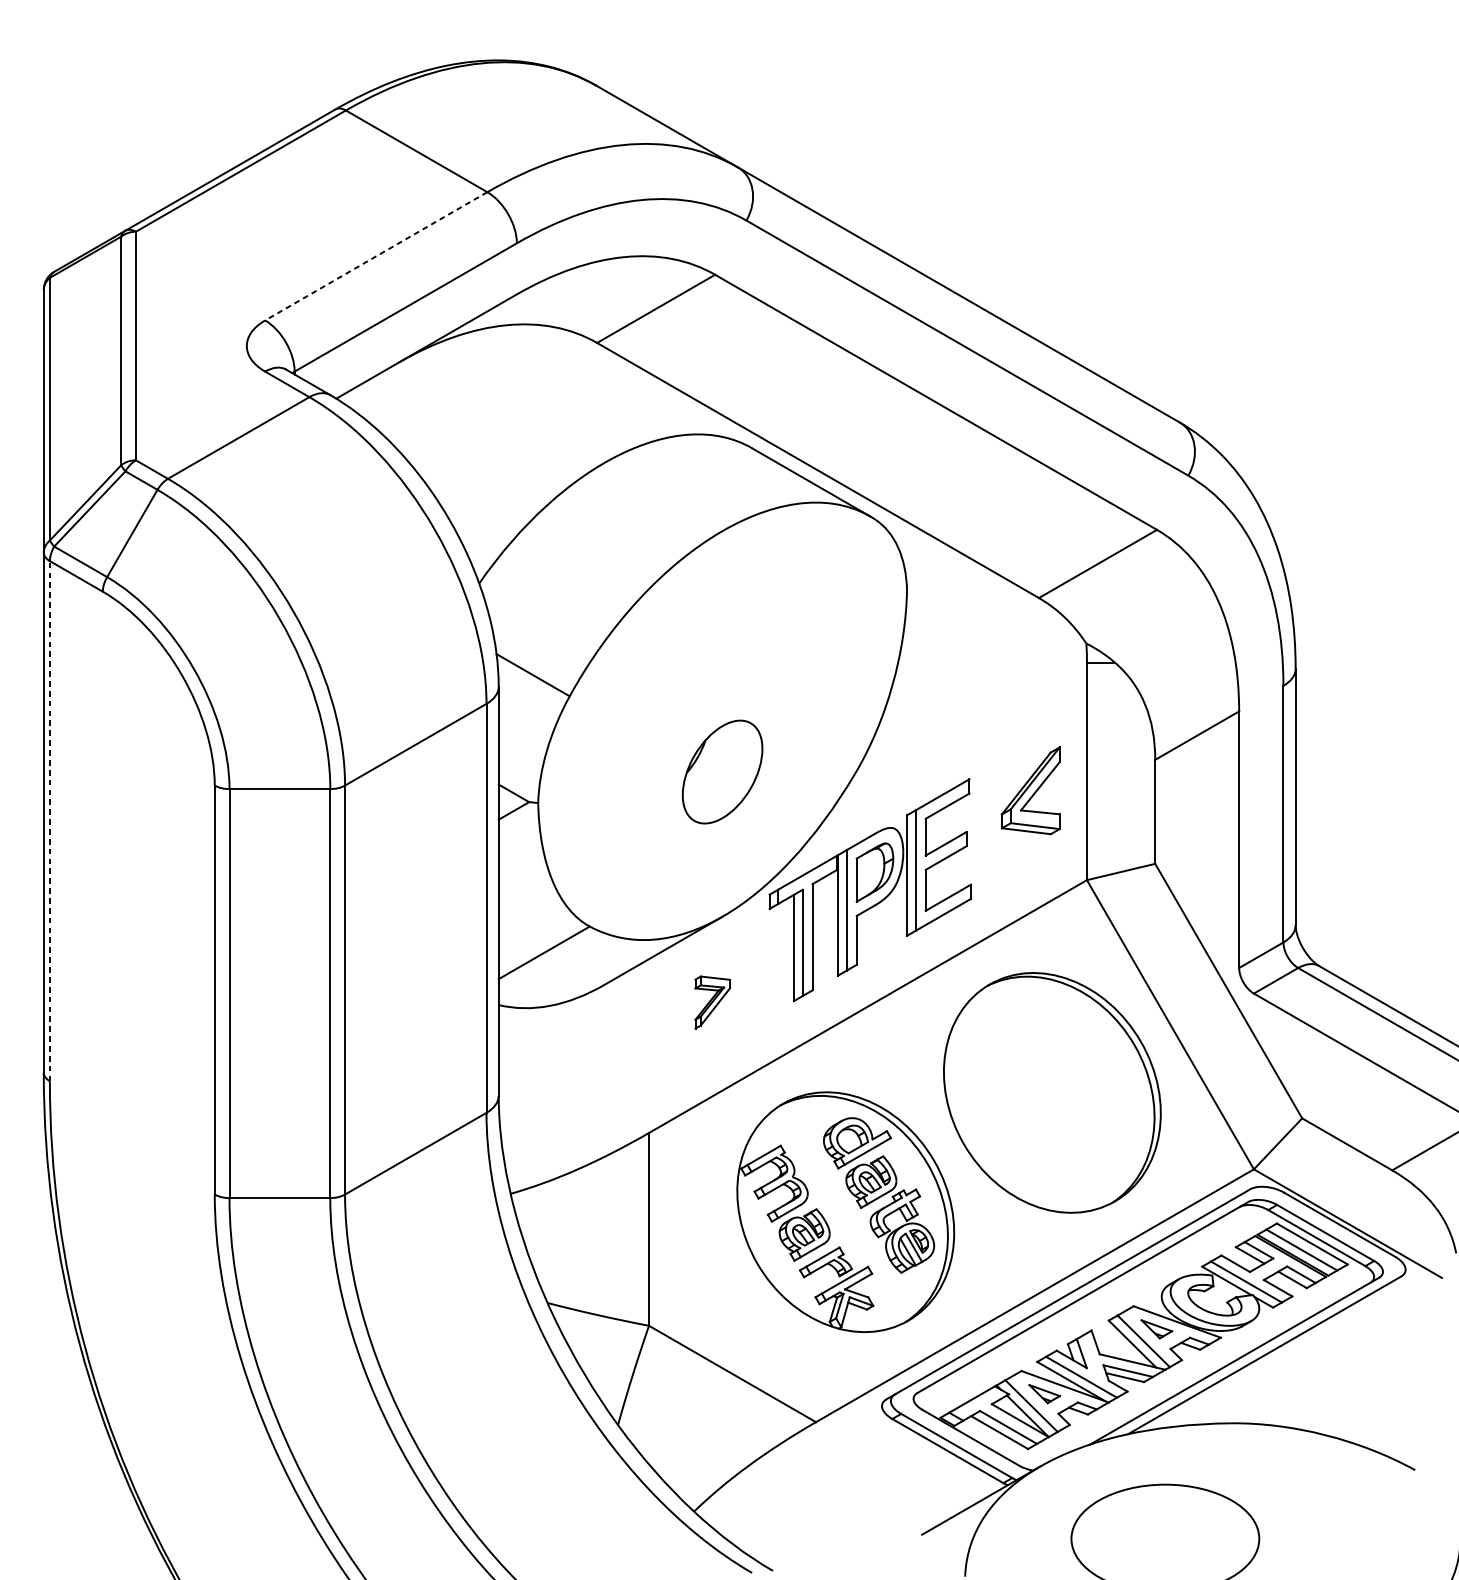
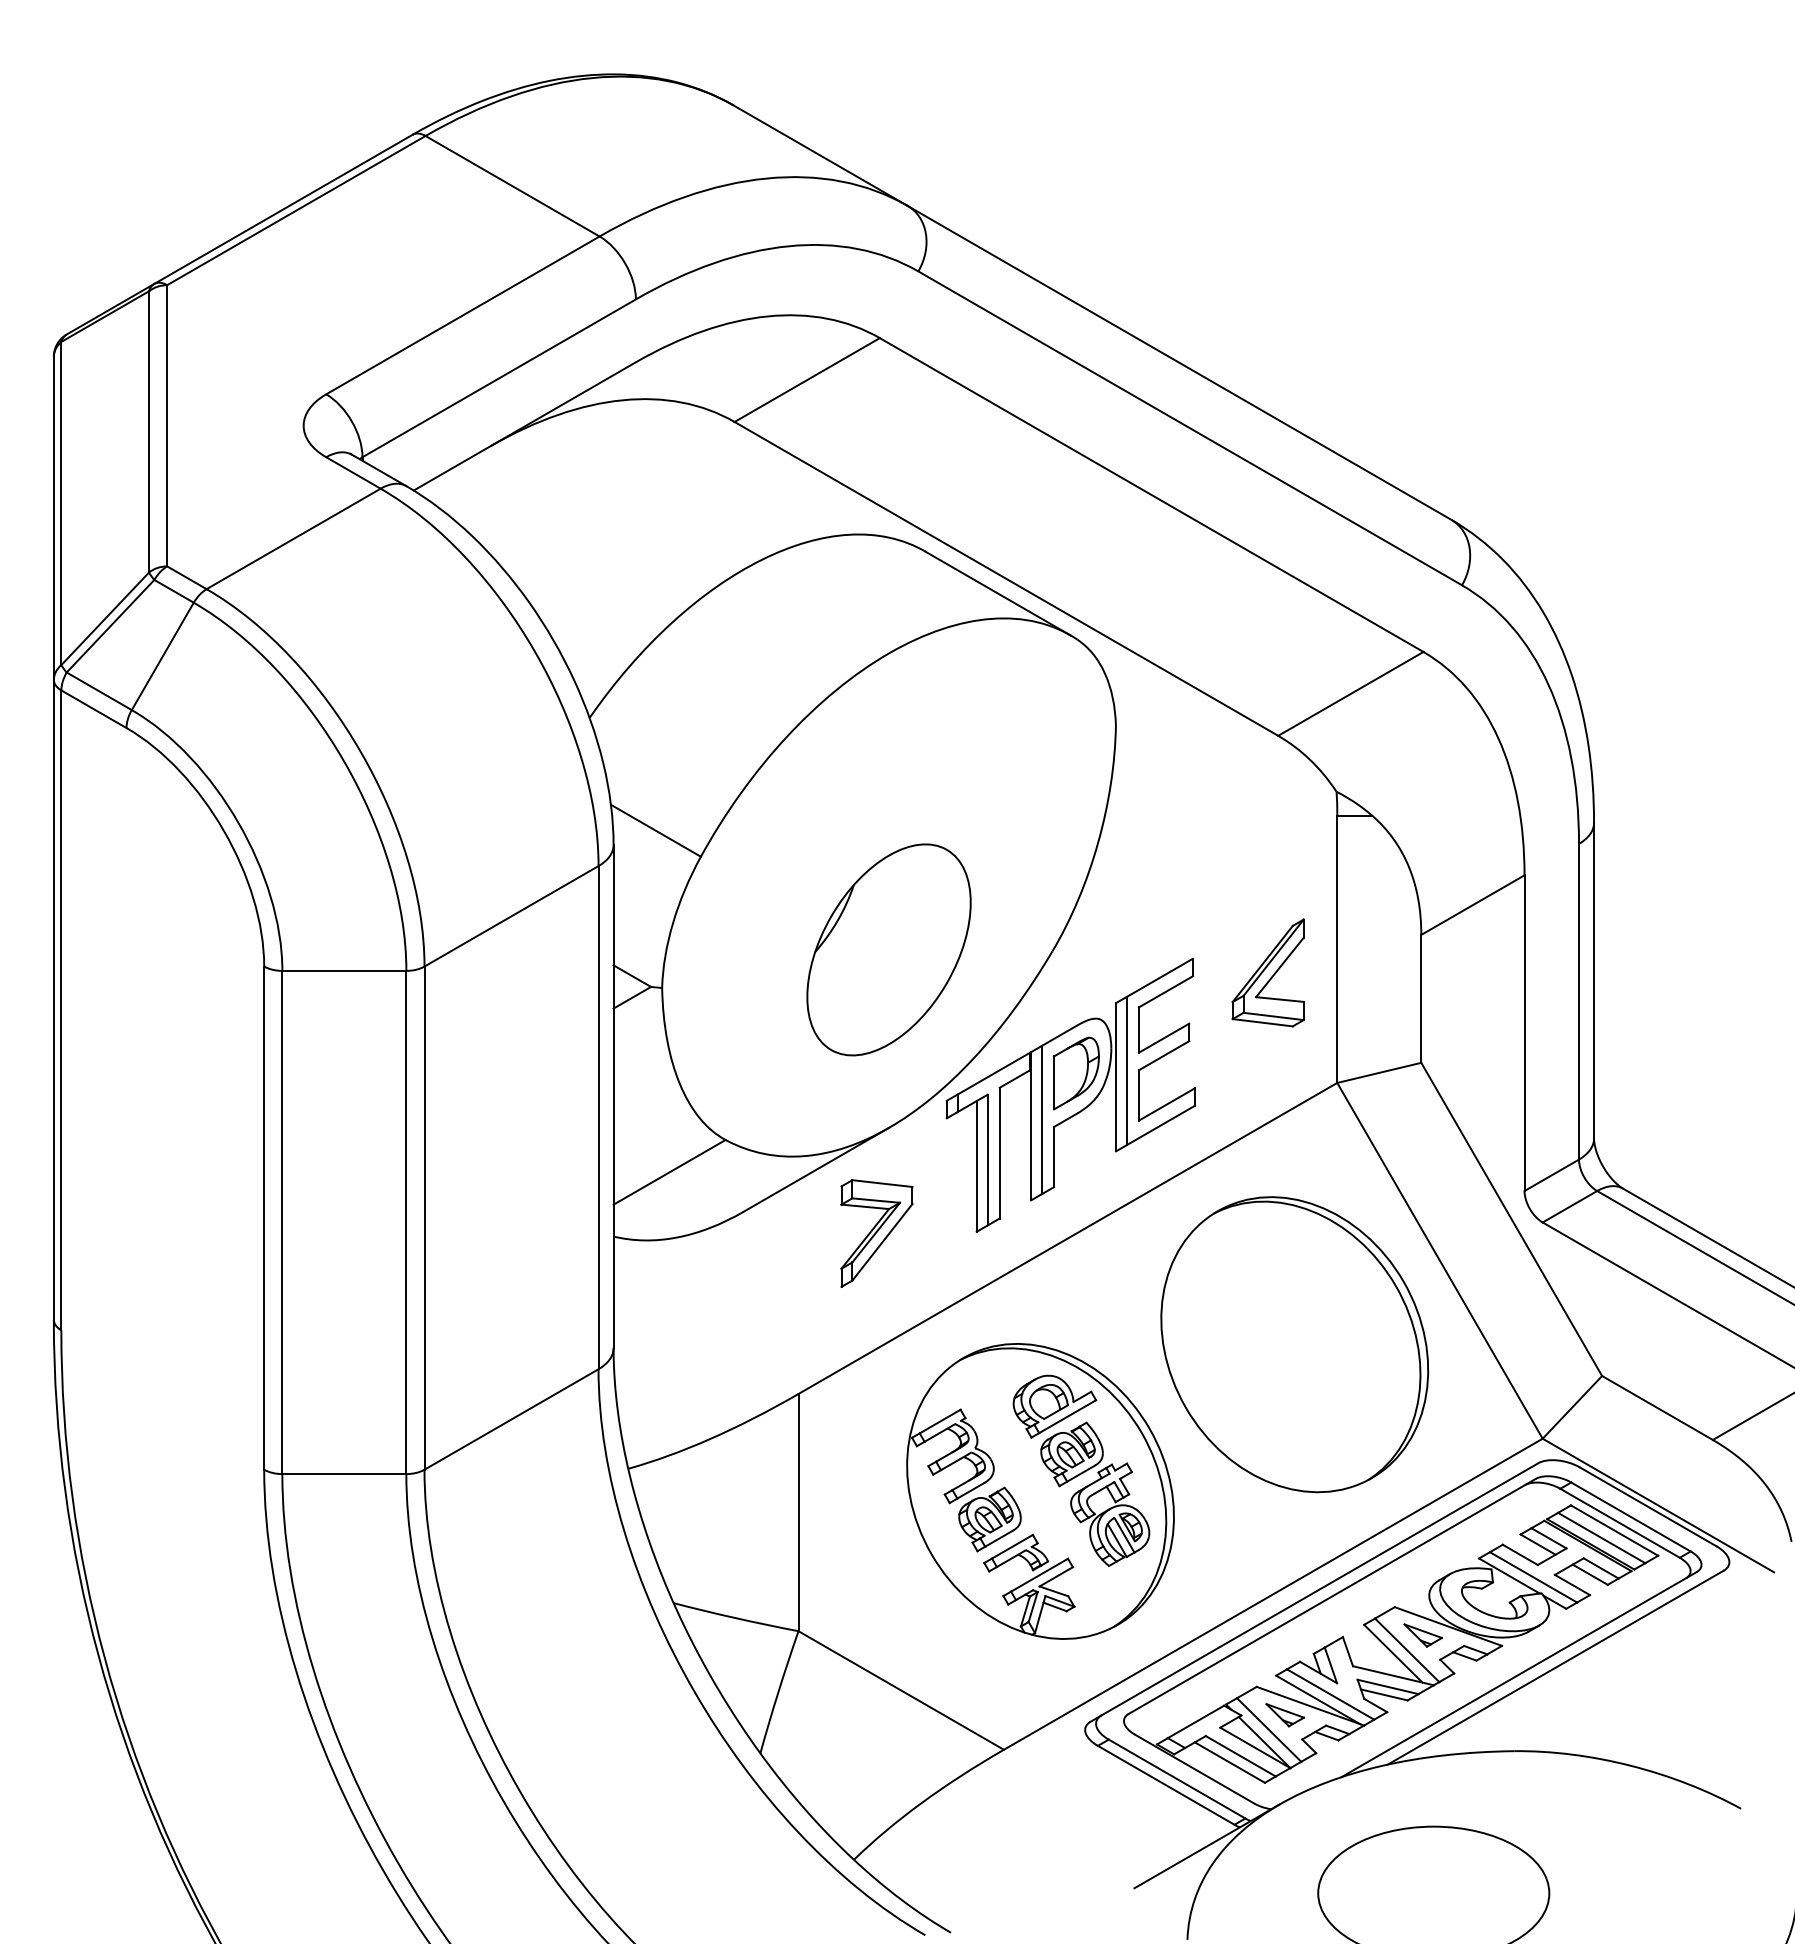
line: (375, 256) -> (462, 315), dashed -> solid
part: (722, 771) -> (888, 949), size x1.67
line: (49, 821) -> (61, 1010), dashed -> solid
part: (712, 1002) -> (876, 1233), size x1.67

